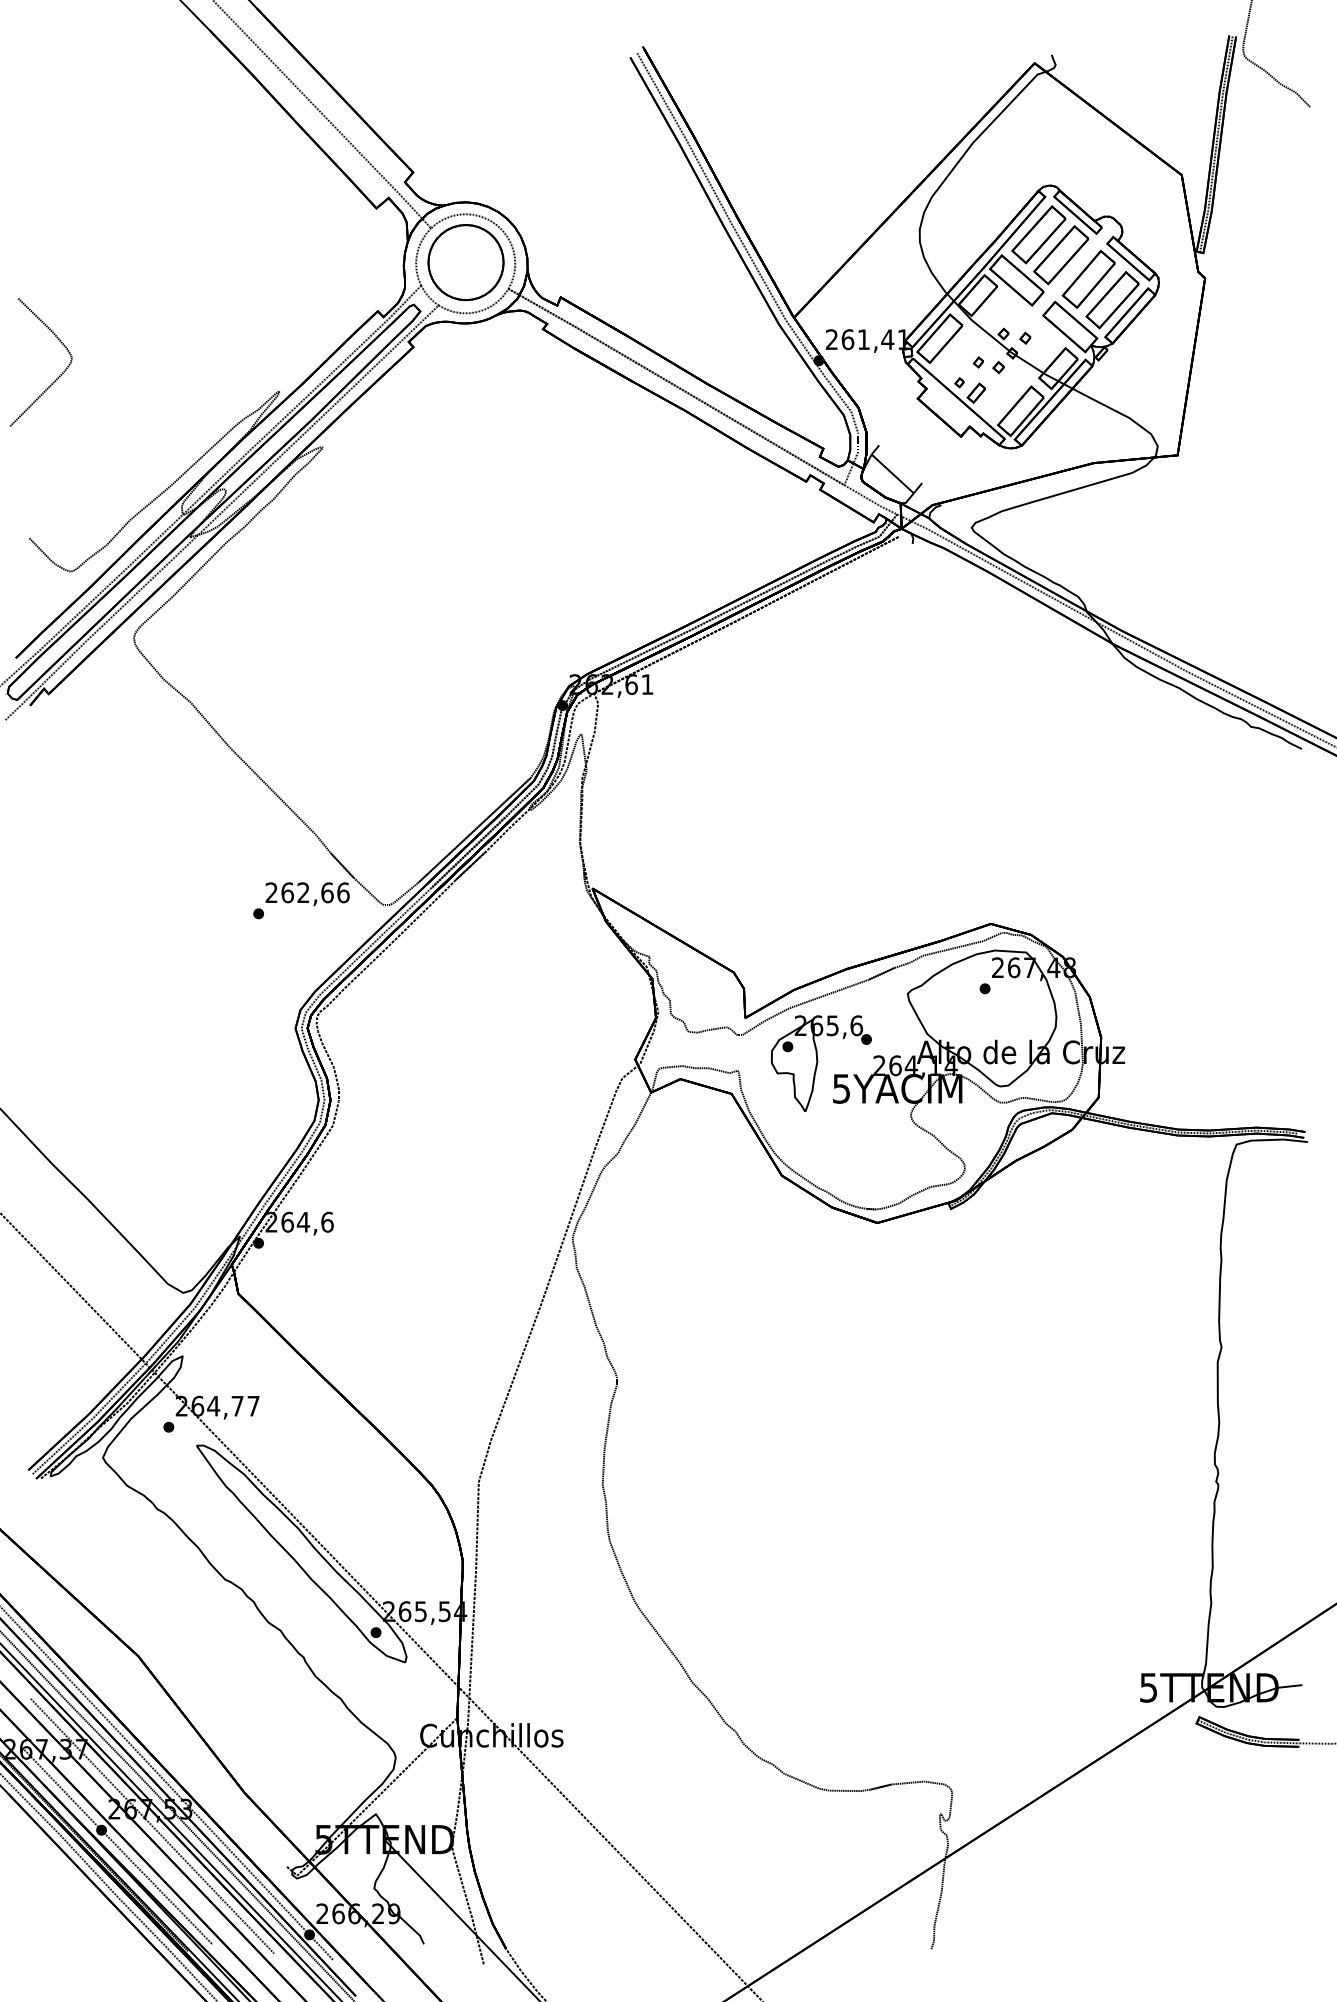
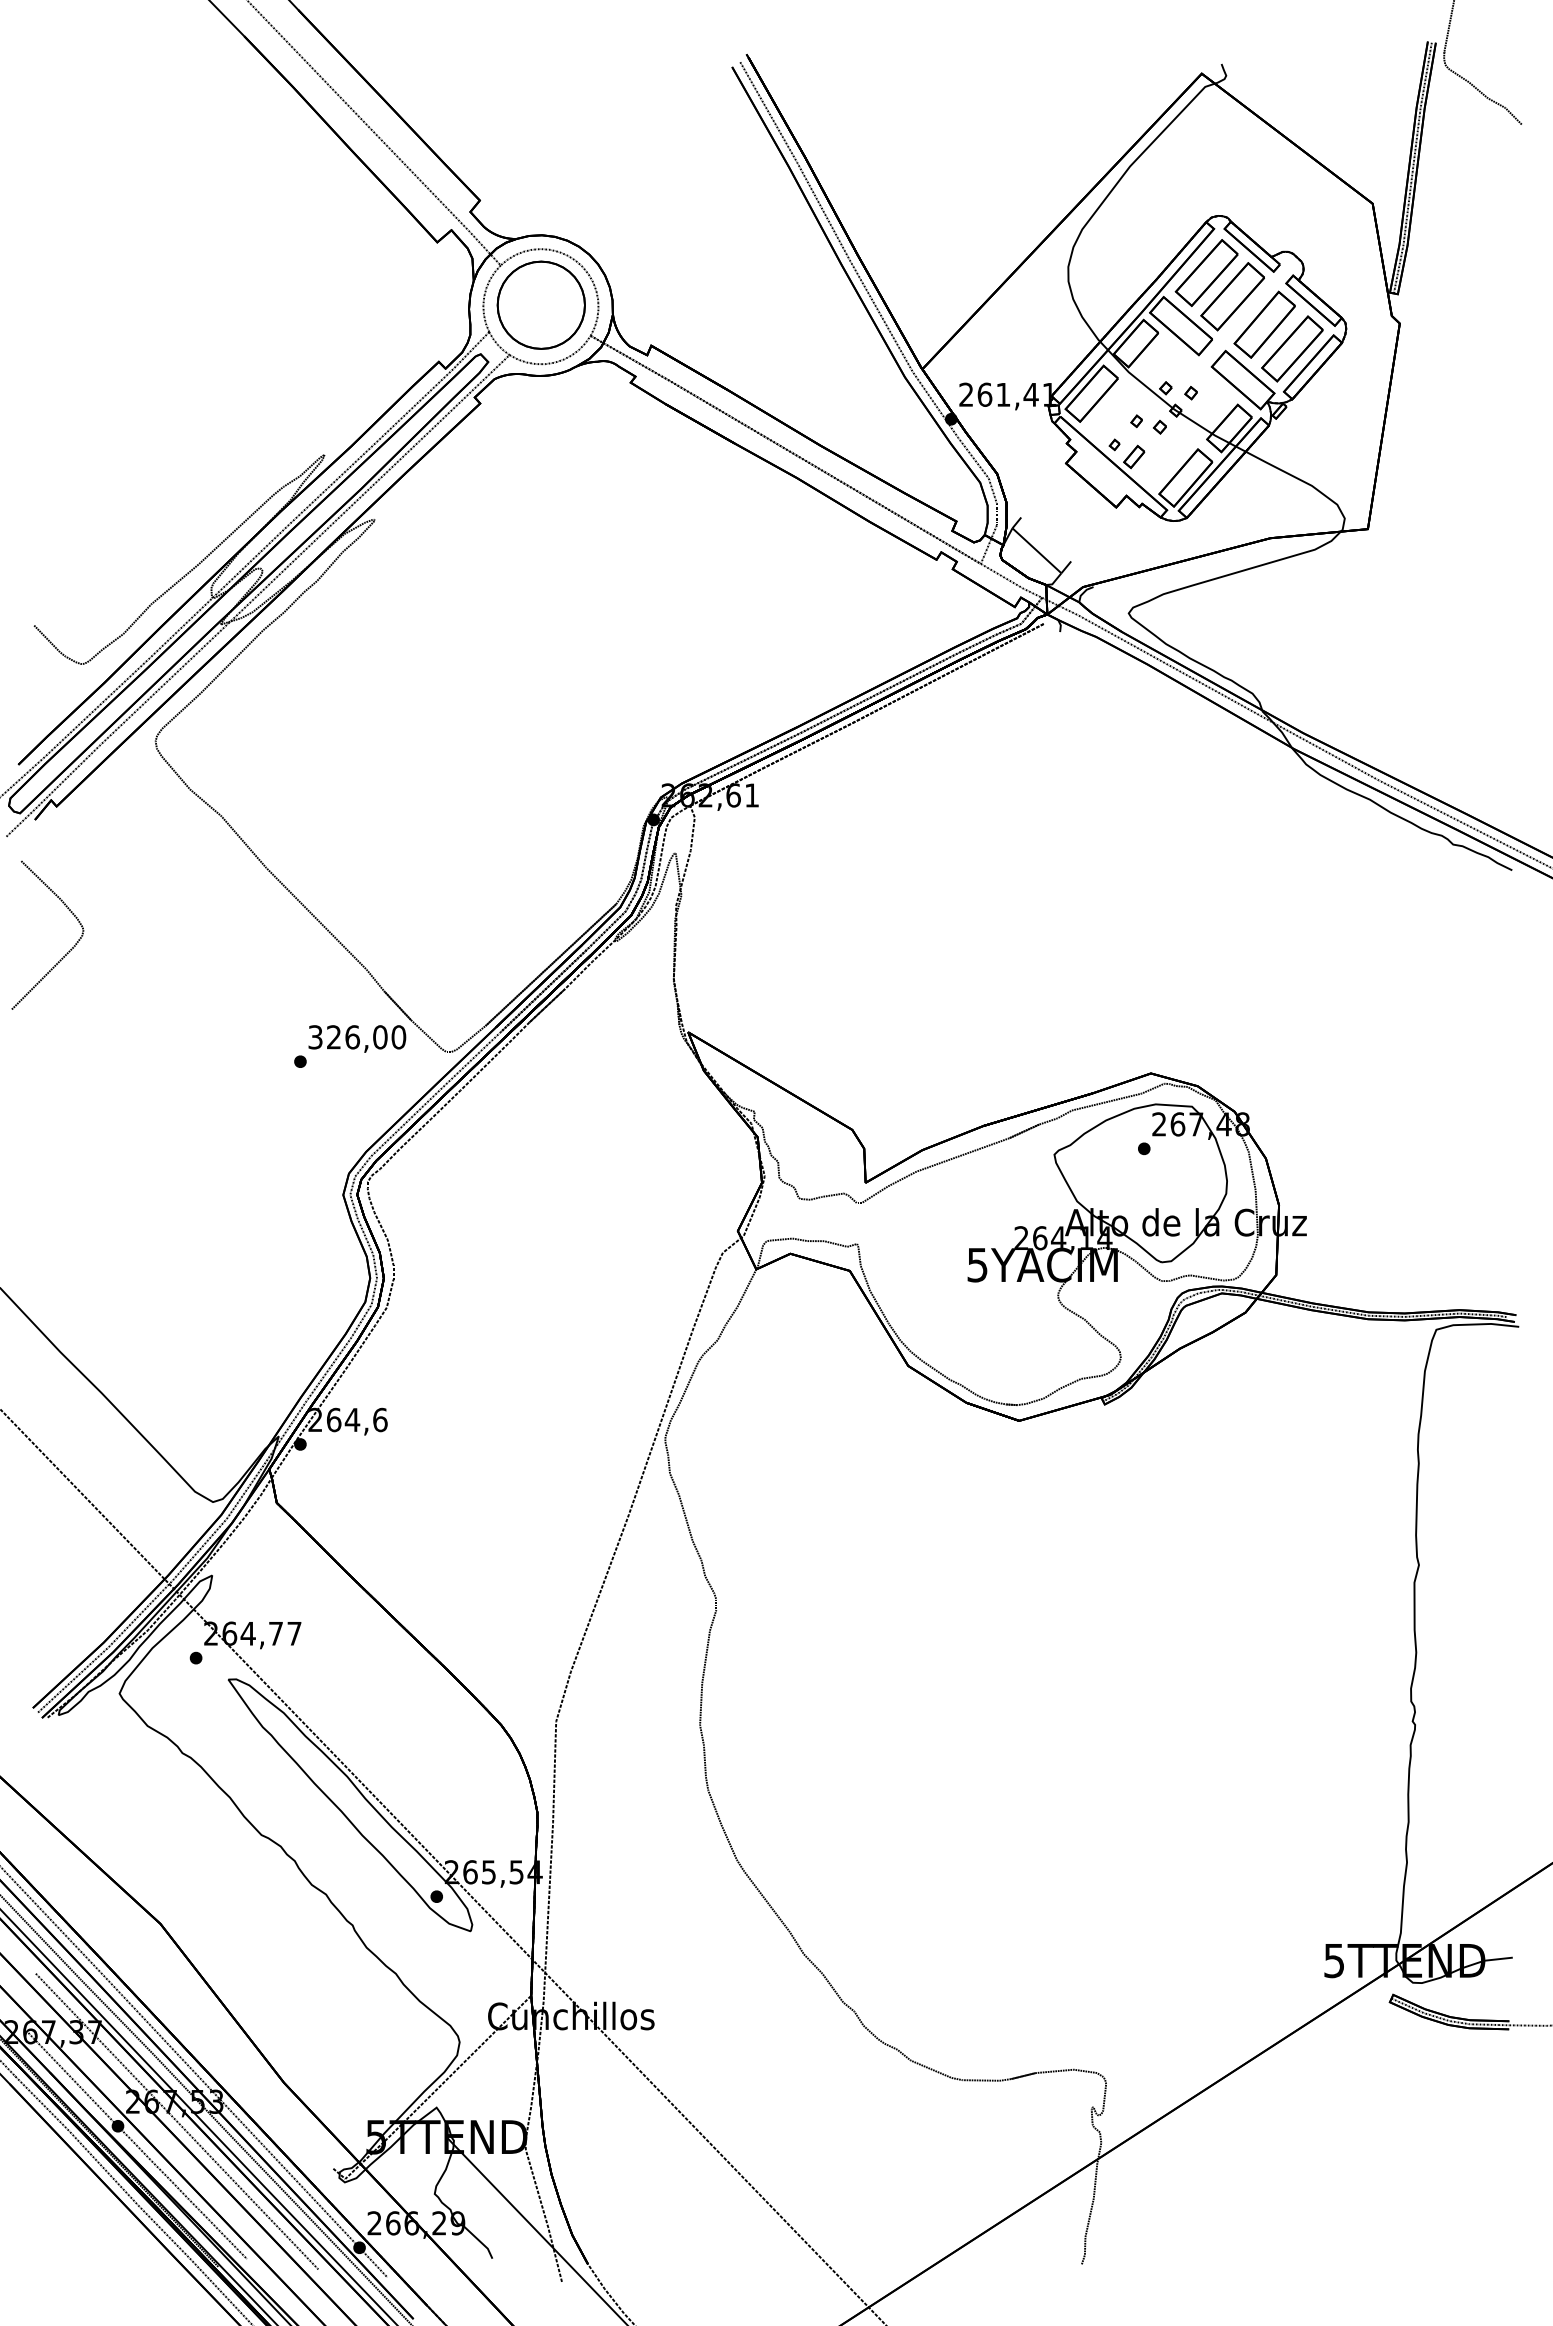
curve: (57, 378) -> (66, 953), moved
text: (307, 892) -> (357, 1037), 262,66 -> 326,00
part: (820, 1063) -> (953, 1235), removed

